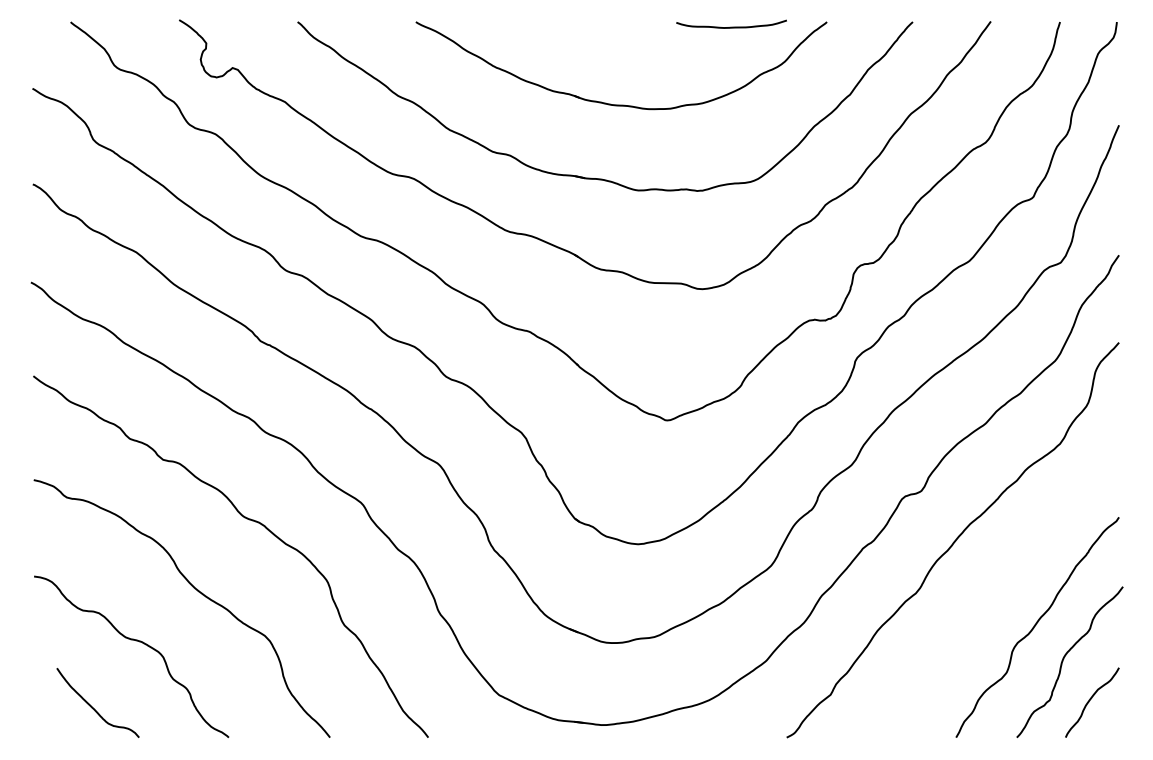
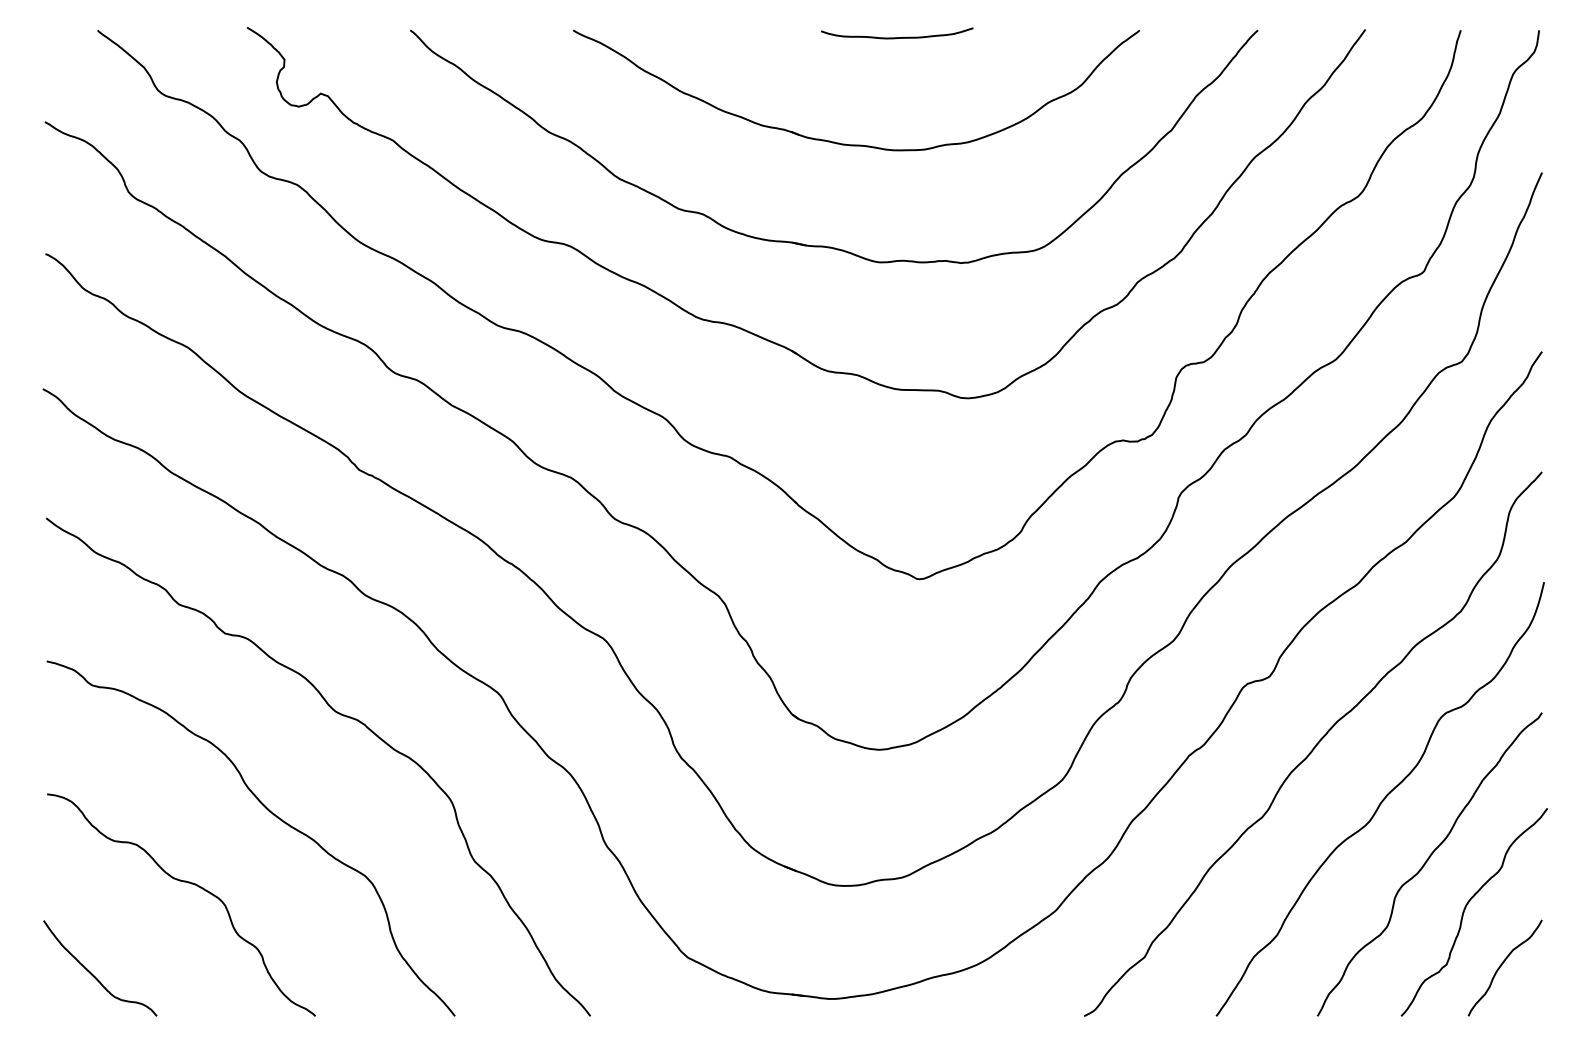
curve: (731, 27) -> (897, 37), moved
curve: (1002, 581) -> (1381, 800), added
curve: (93, 707) -> (93, 974), moved

